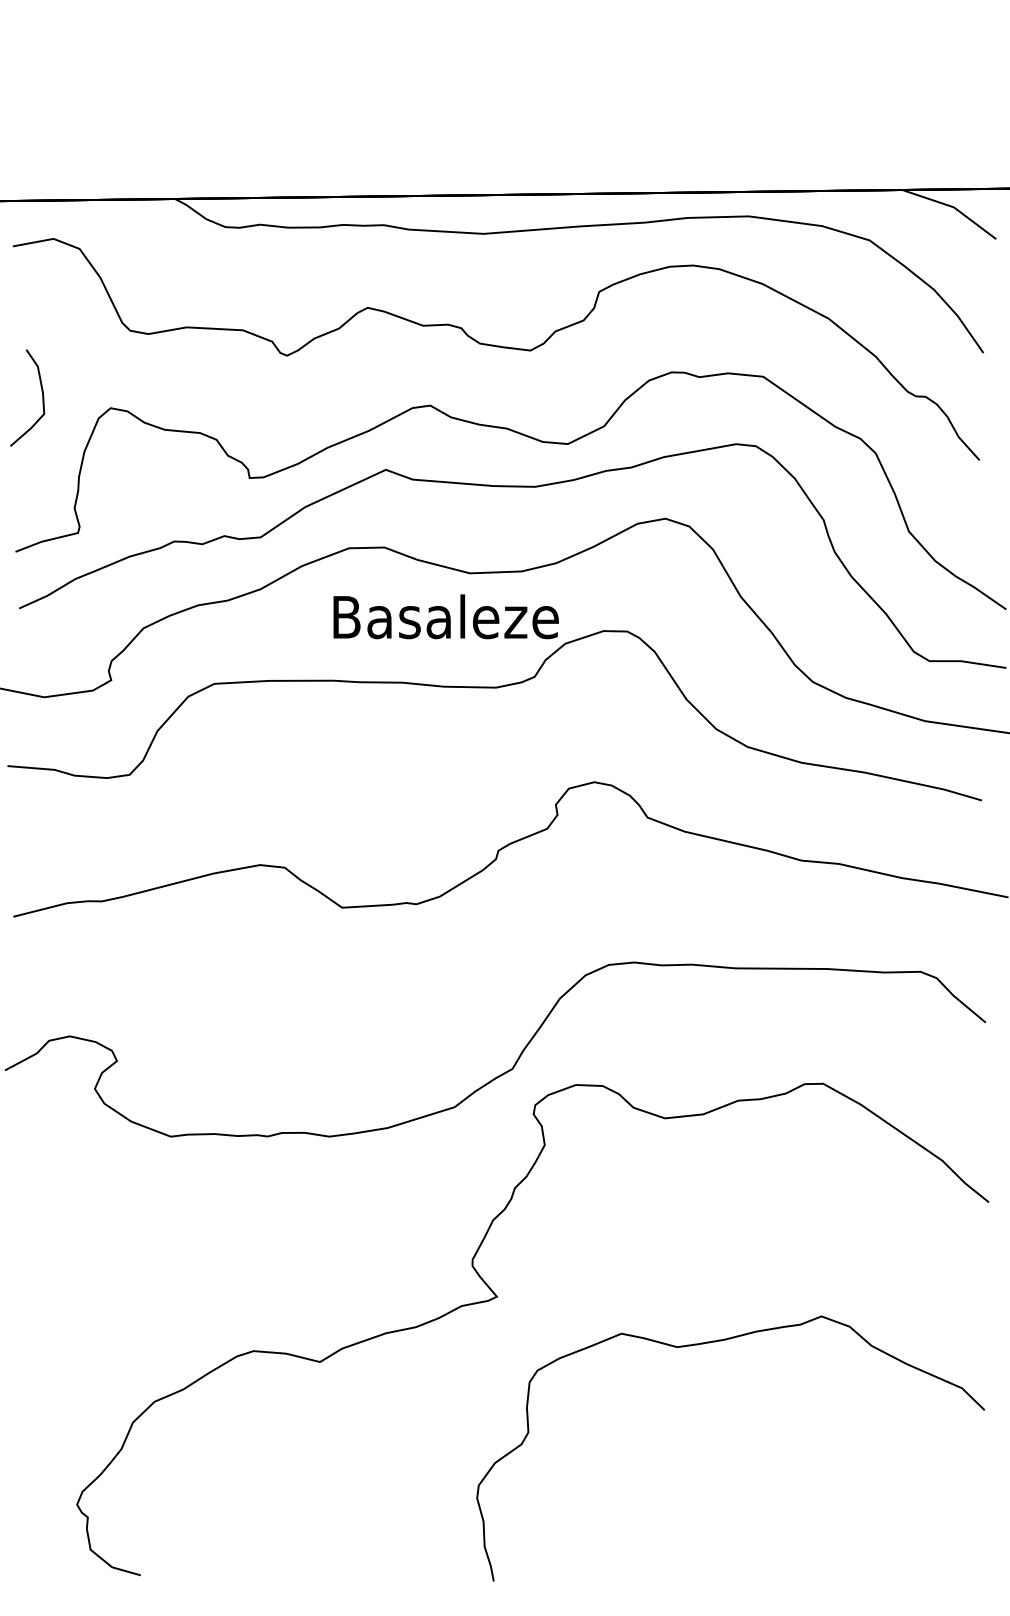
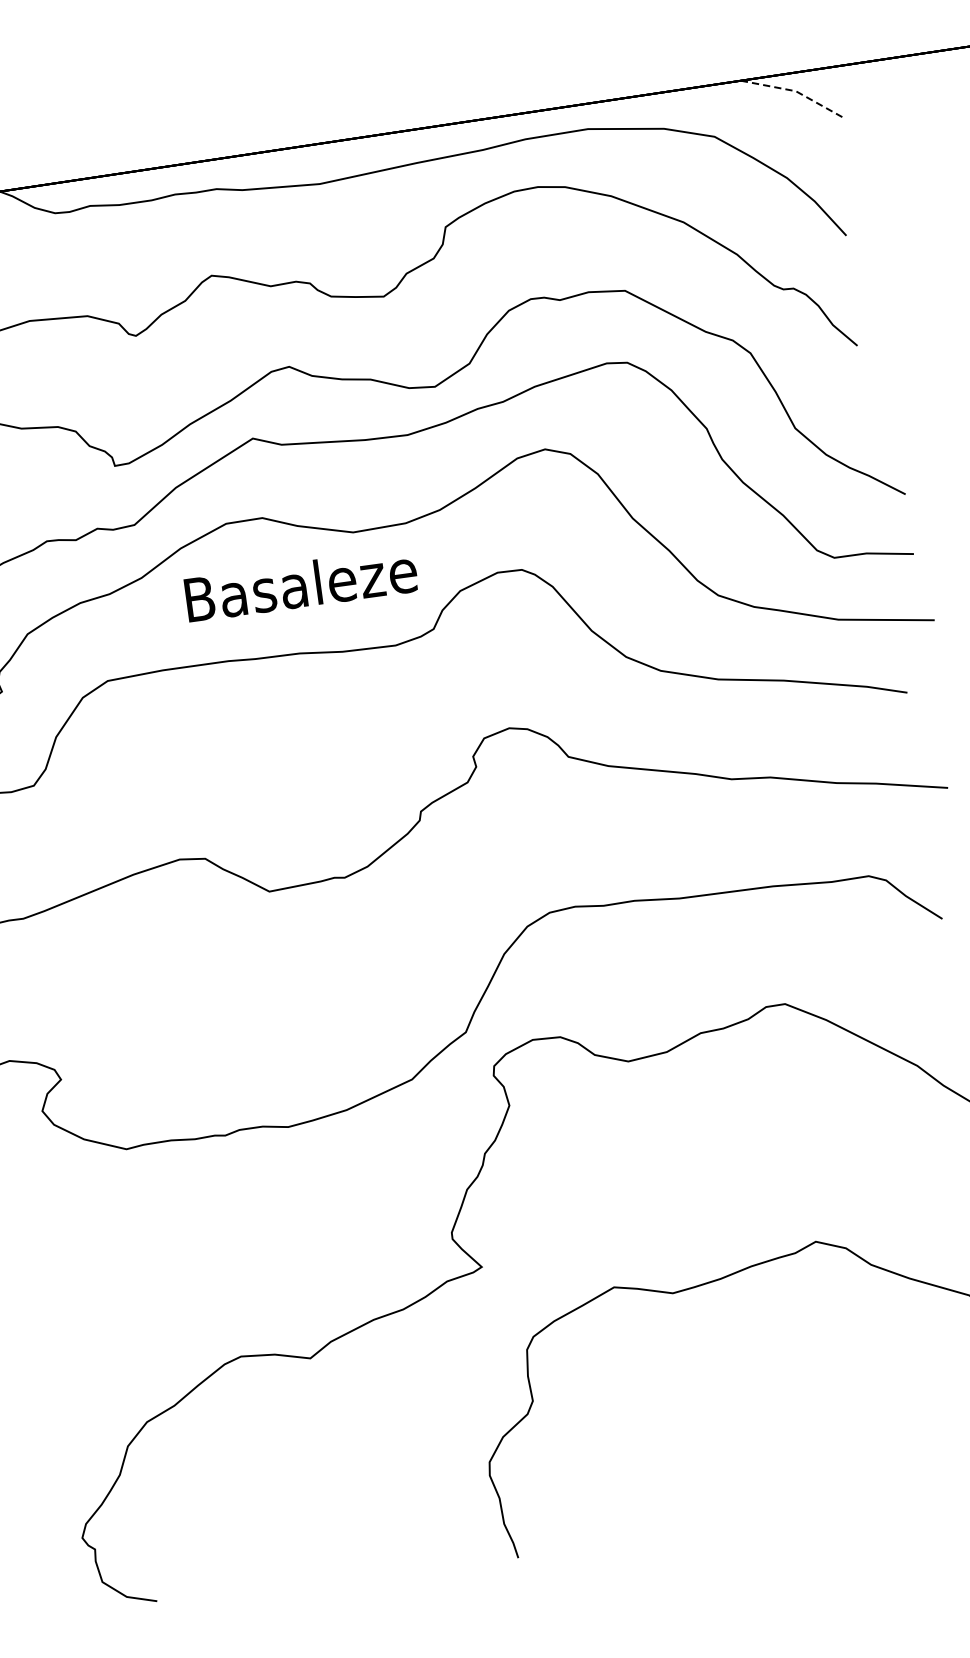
line: (953, 207) -> (795, 91), solid -> dashed
text: (445, 616) -> (300, 584), moved

